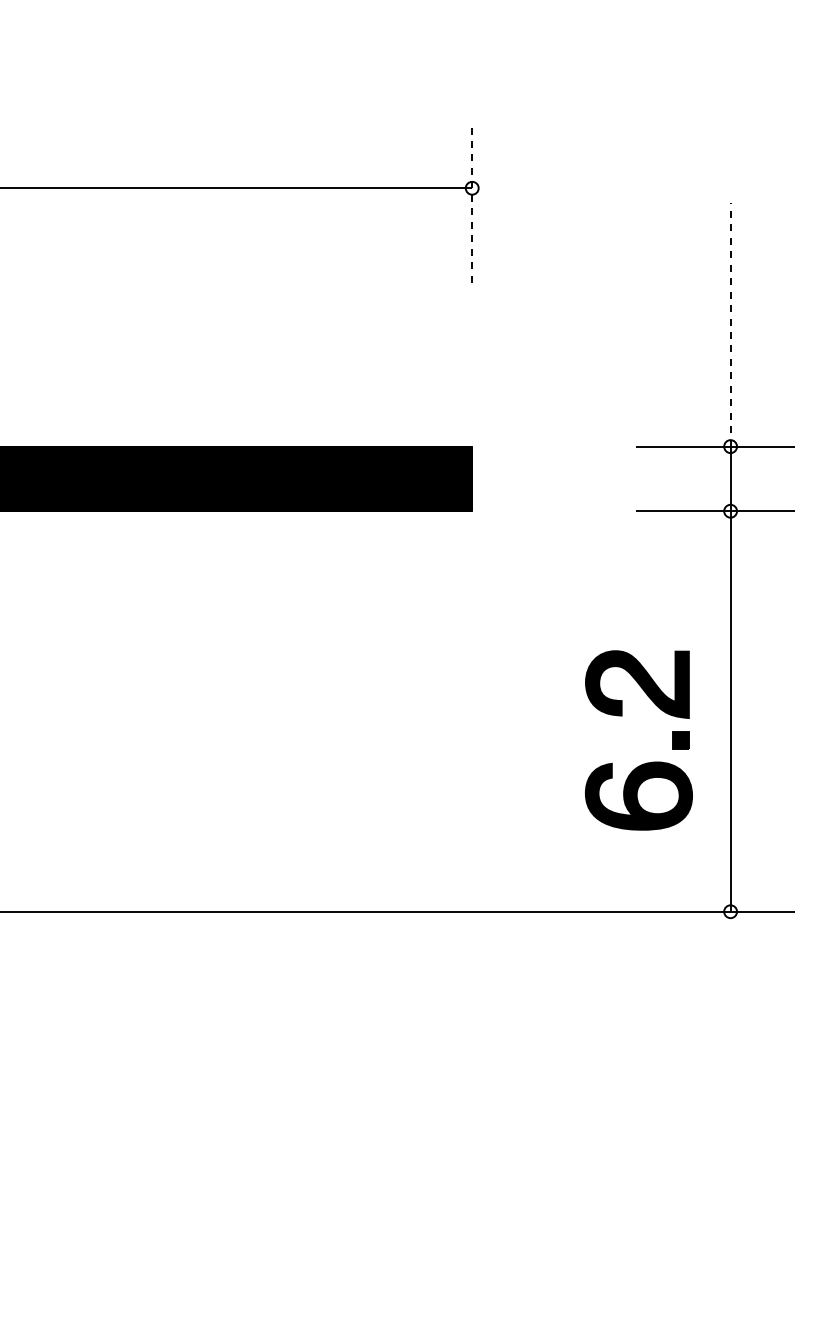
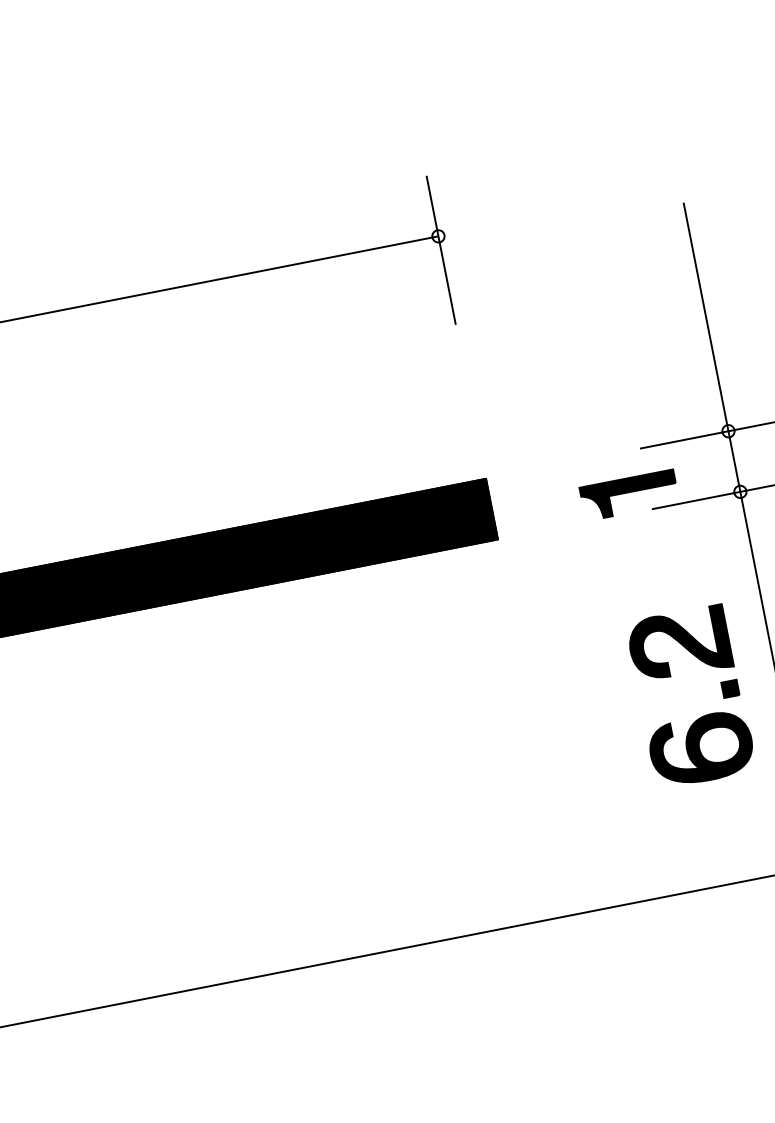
line: (472, 202) -> (441, 249), dashed -> solid
line: (730, 324) -> (705, 316), dashed -> solid
part: (615, 492) -> (628, 495), added
part: (646, 762) -> (702, 715), moved

